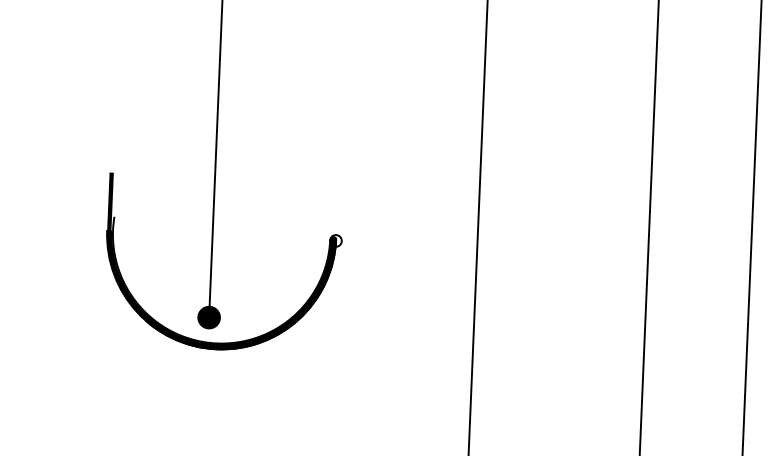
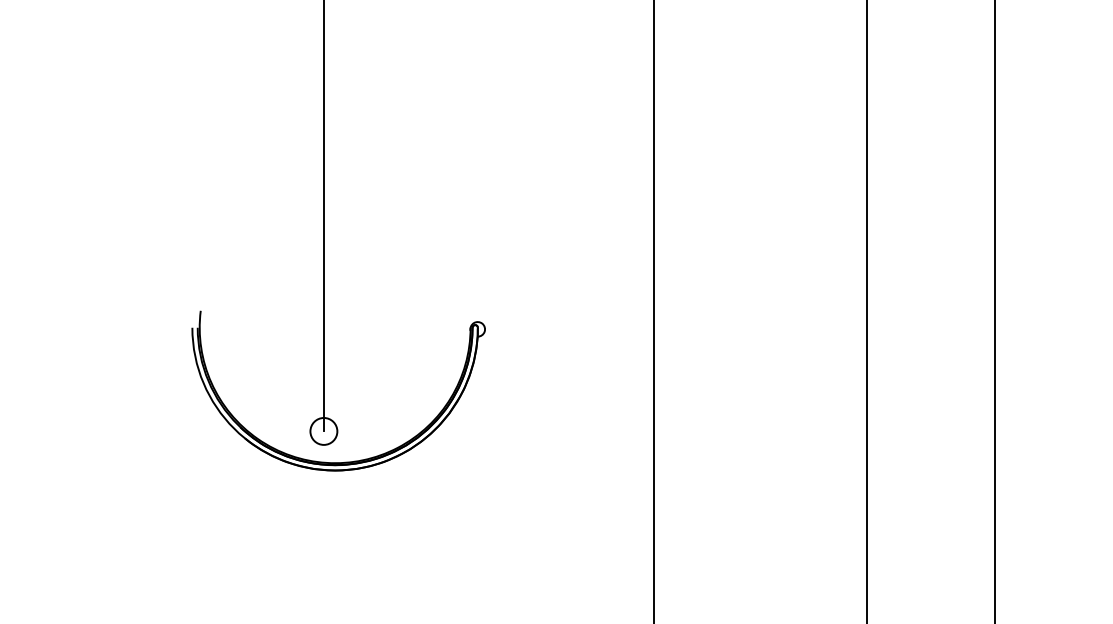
fill: (219, 263) -> (334, 363), removed
fill: (208, 316) -> (323, 430), removed

